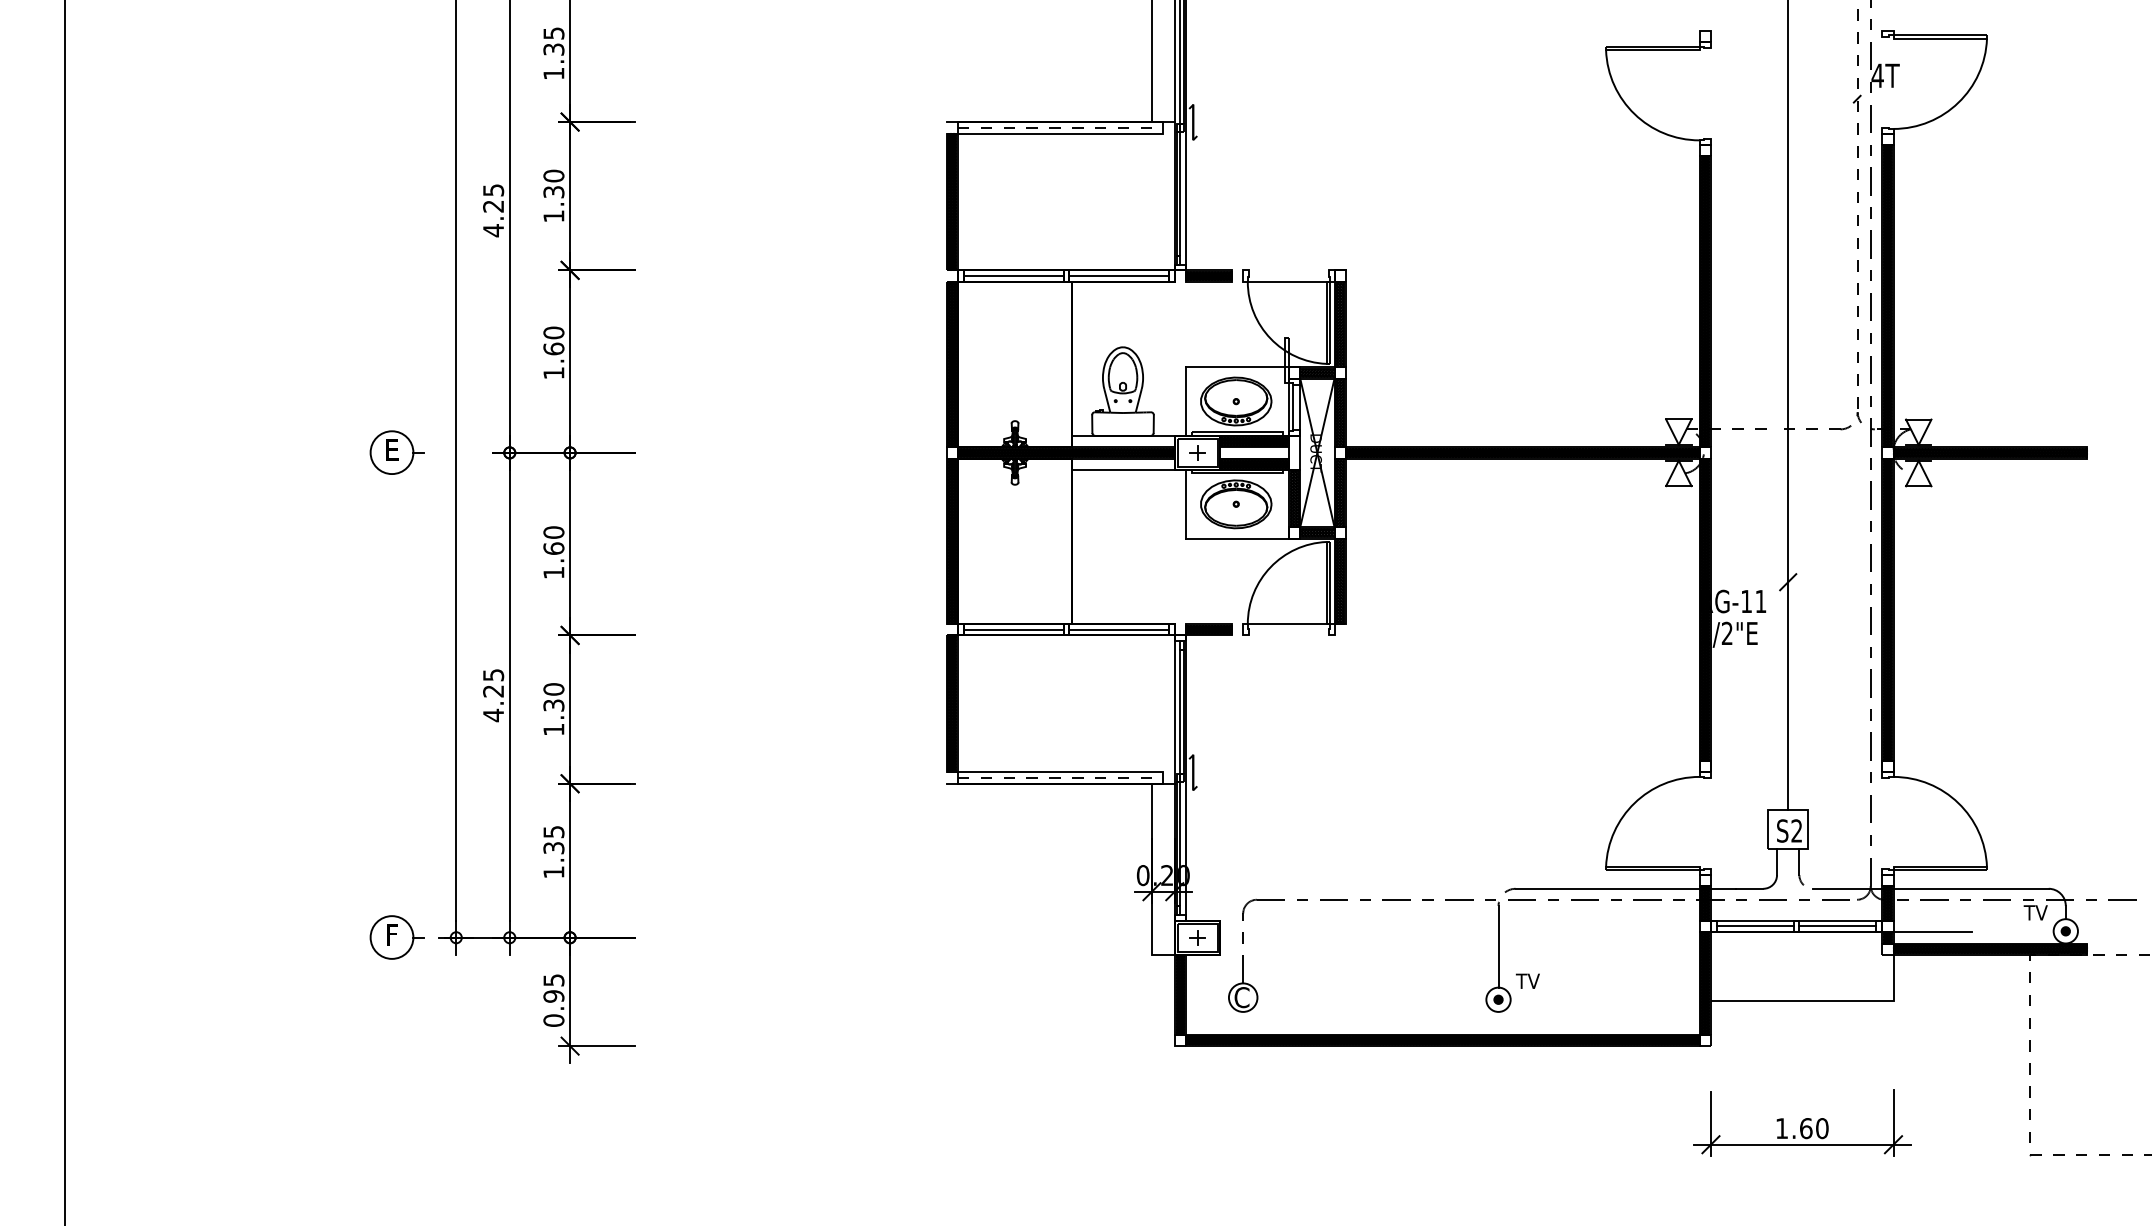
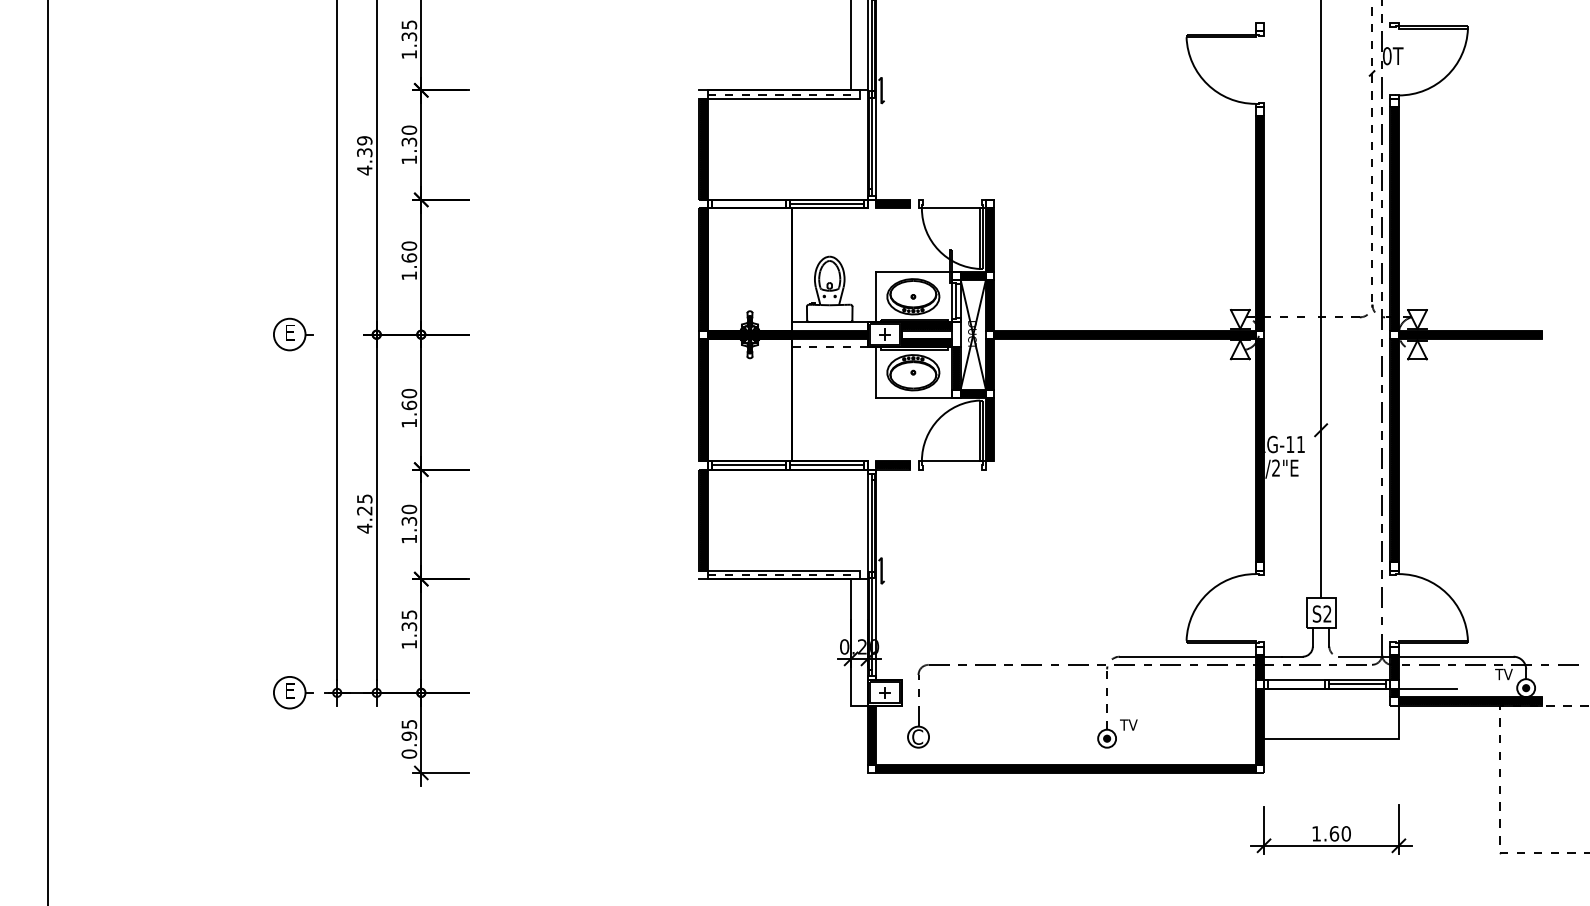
text: (1877, 75) -> (1387, 55), 4T -> 0T
text: (493, 198) -> (364, 146), 4.25 -> 4.39
line: (1013, 276) -> (748, 204), removed
line: (1122, 470) -> (829, 347), solid -> dashed
line: (1754, 926) -> (1296, 684), removed
text: (392, 934) -> (290, 690), F -> E
line: (1498, 946) -> (1107, 699), solid -> dashed

